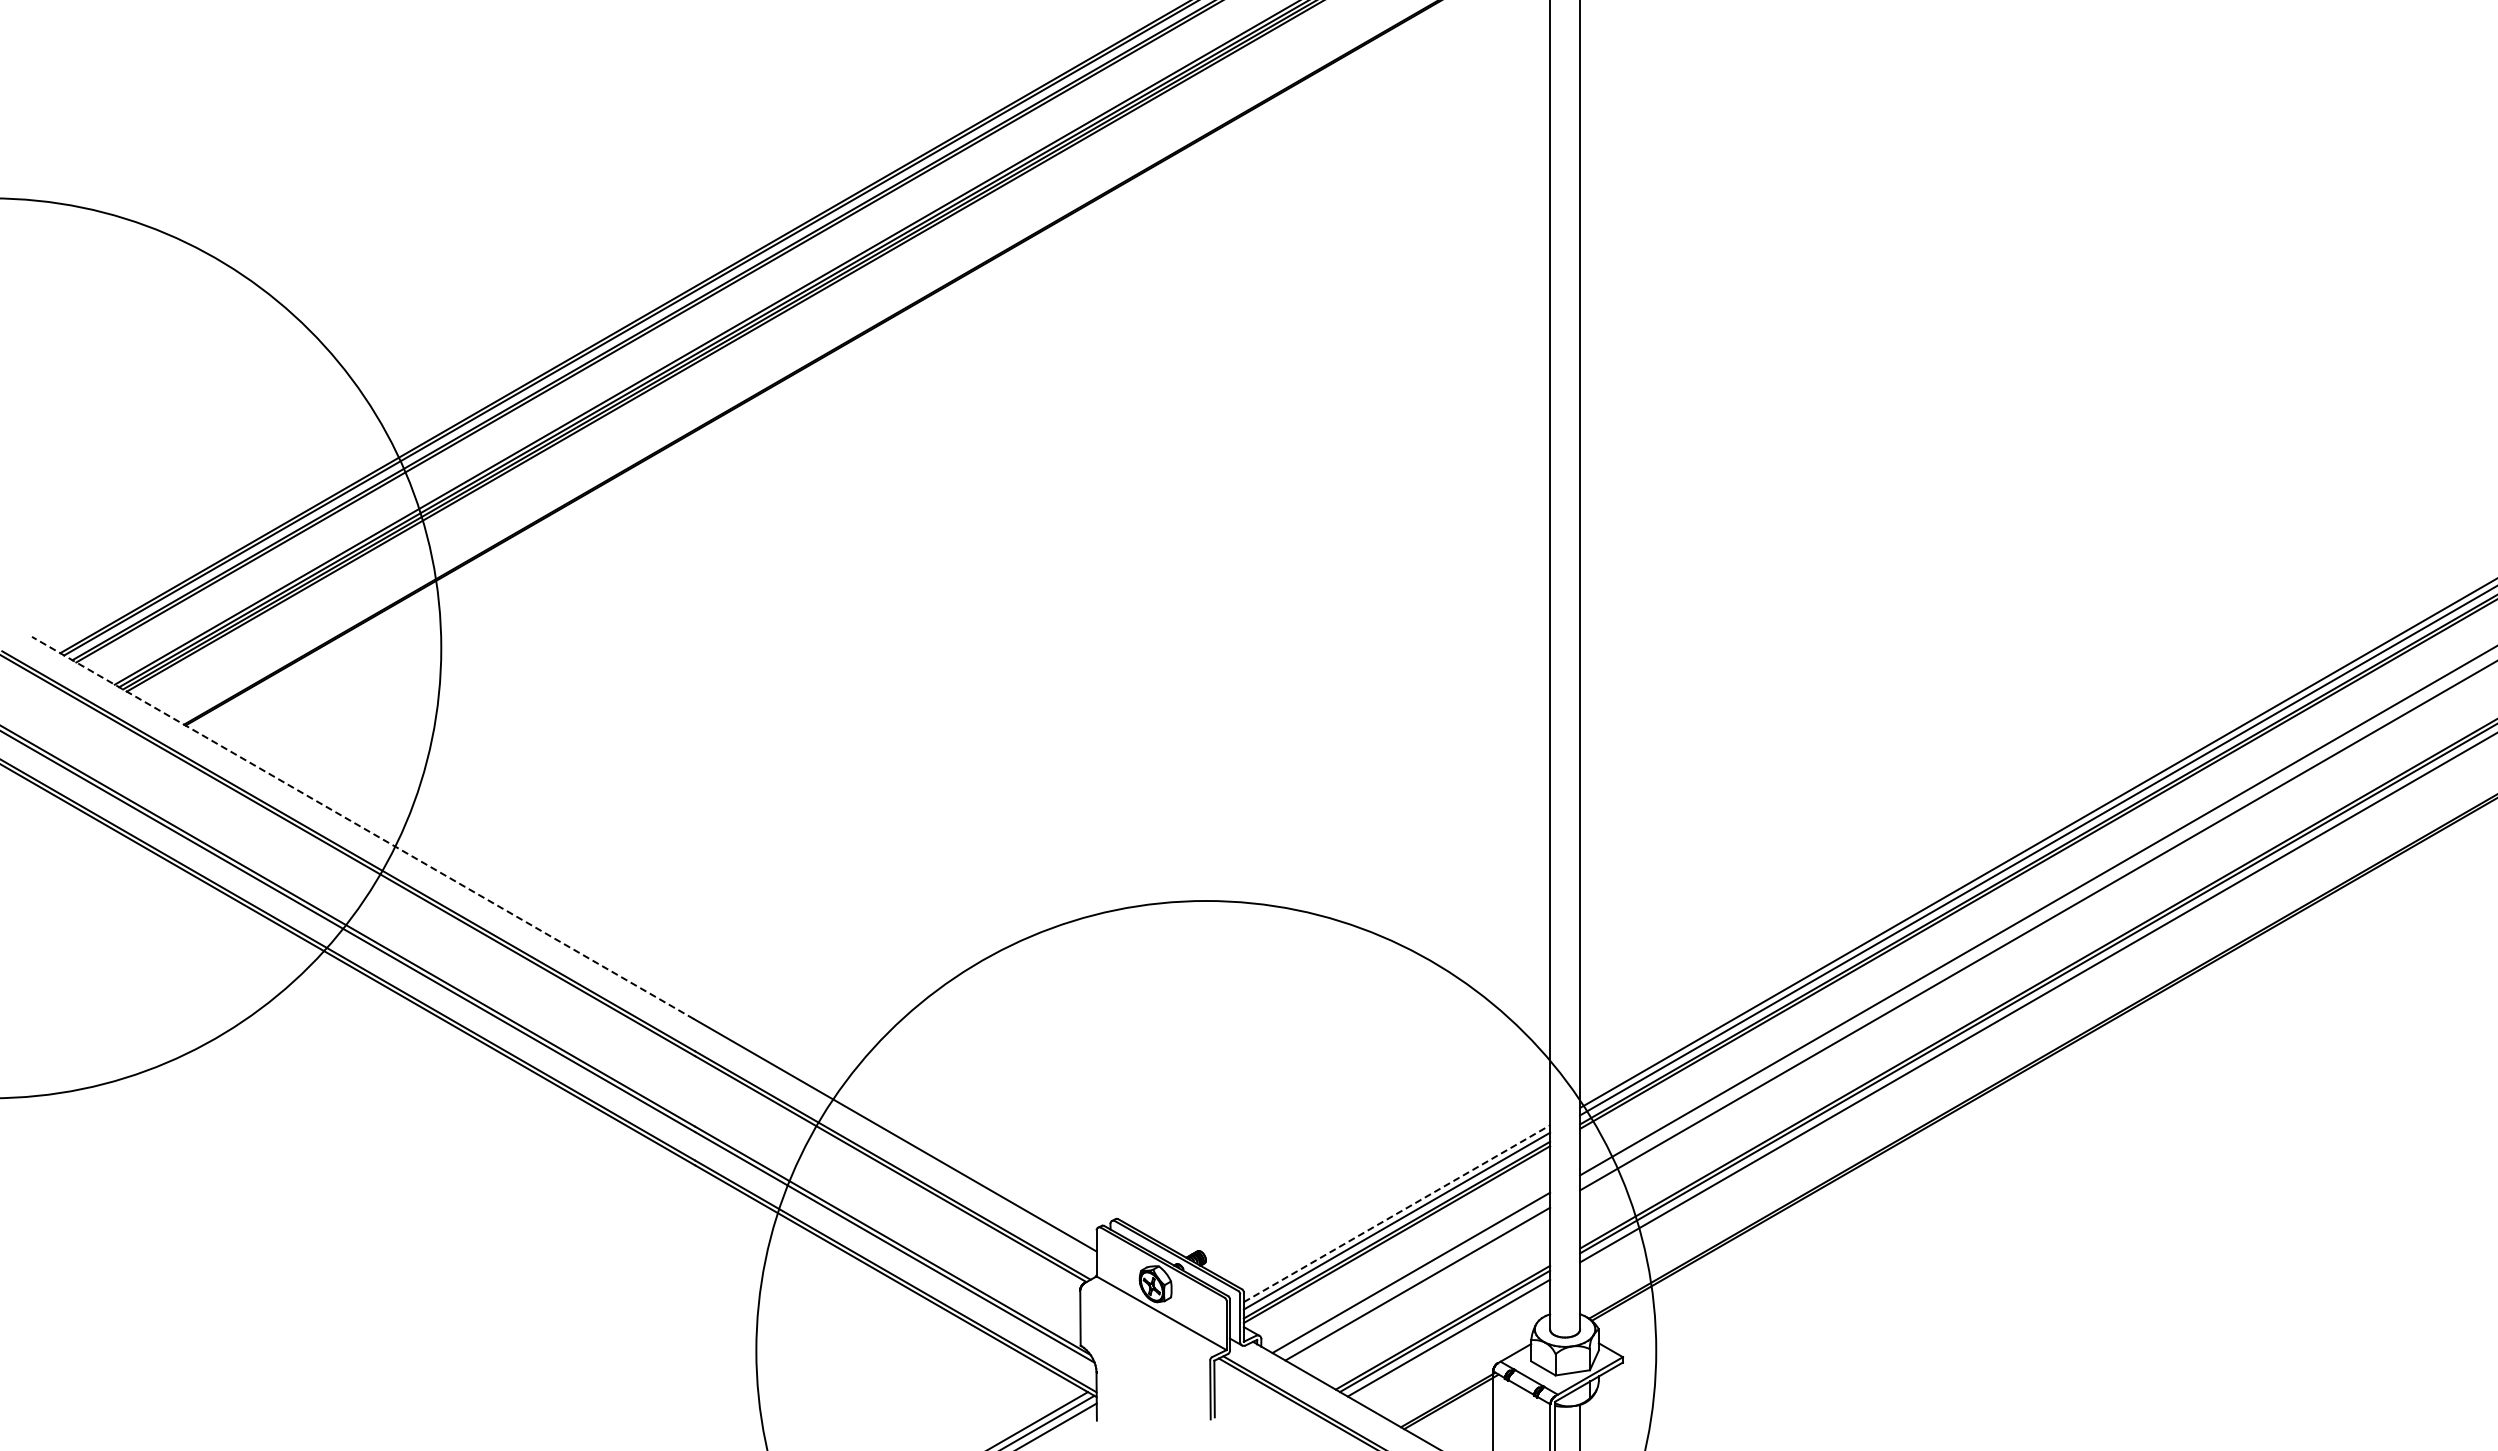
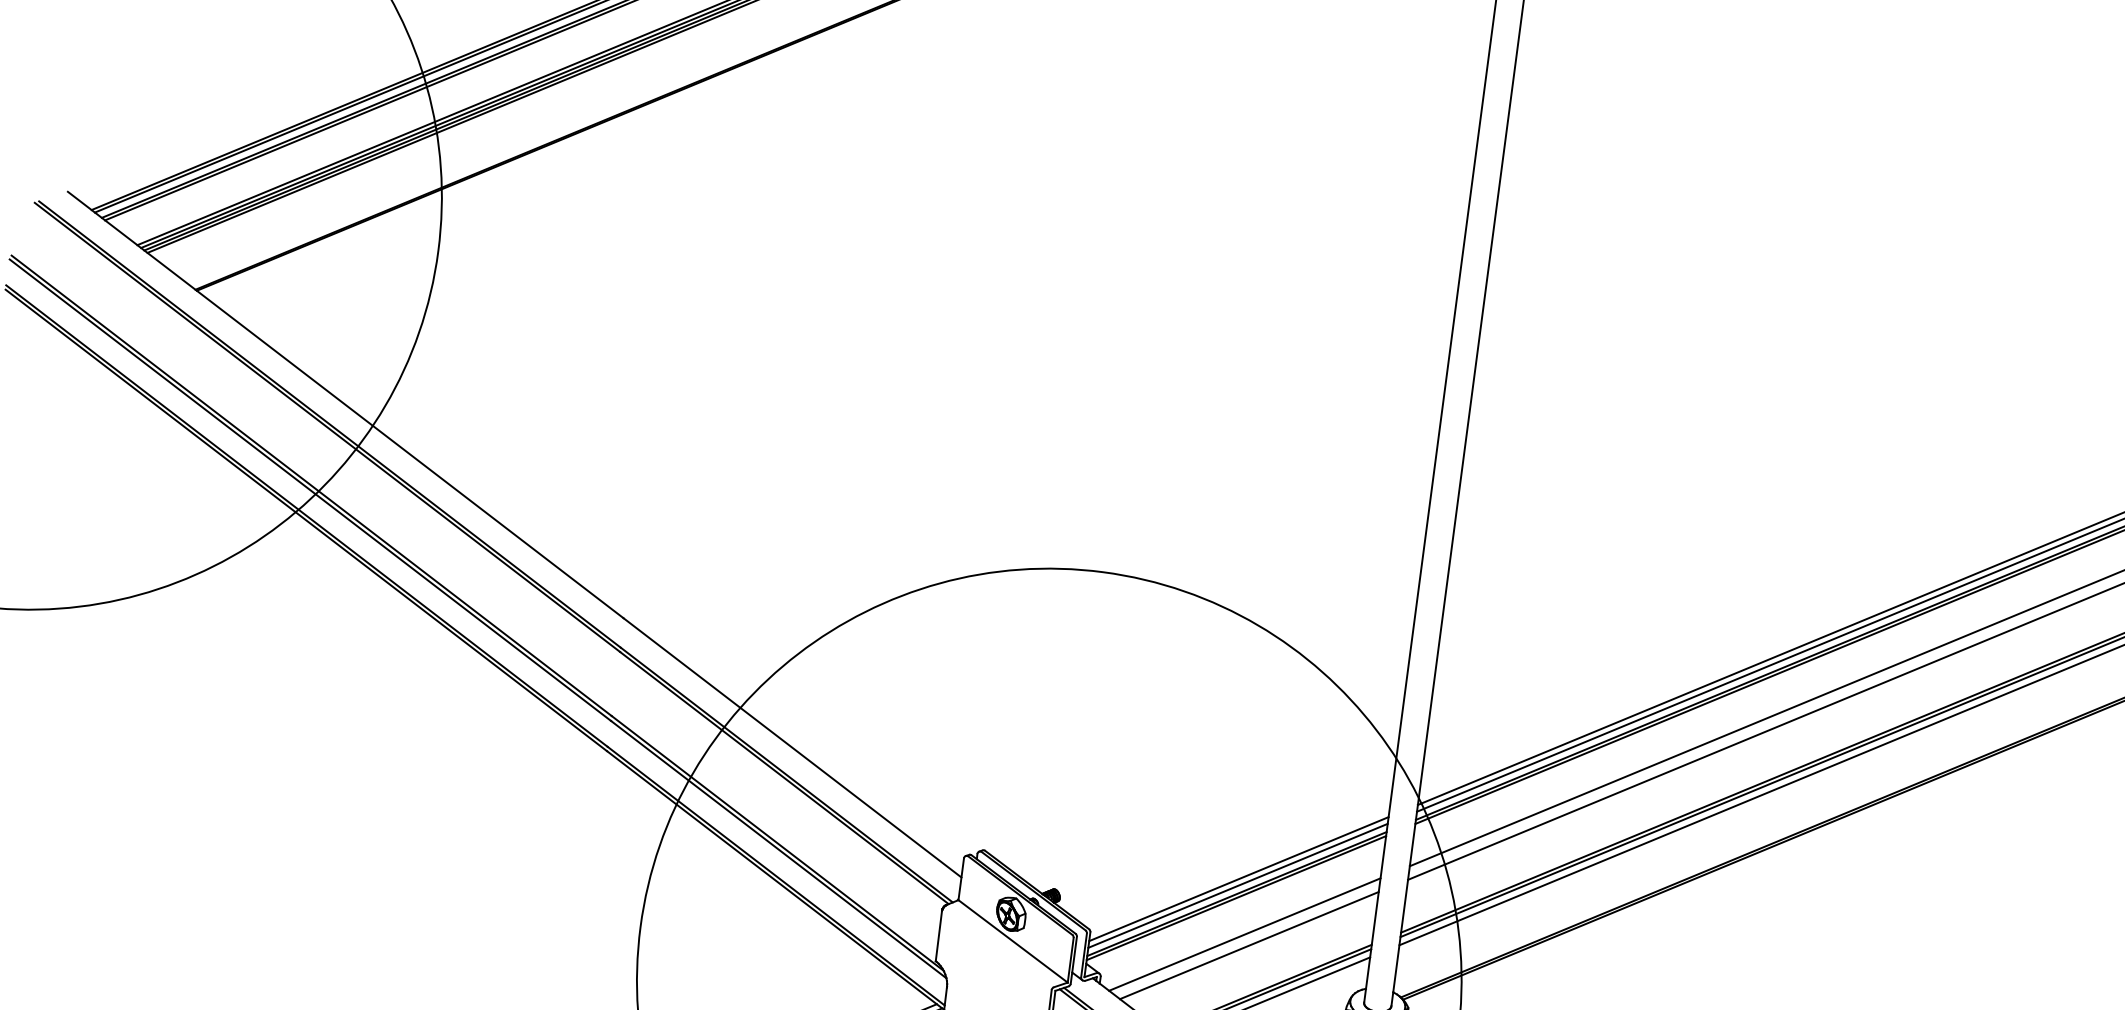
line: (362, 827) -> (345, 404), dashed -> solid
line: (1396, 1213) -> (1238, 878), dashed -> solid

